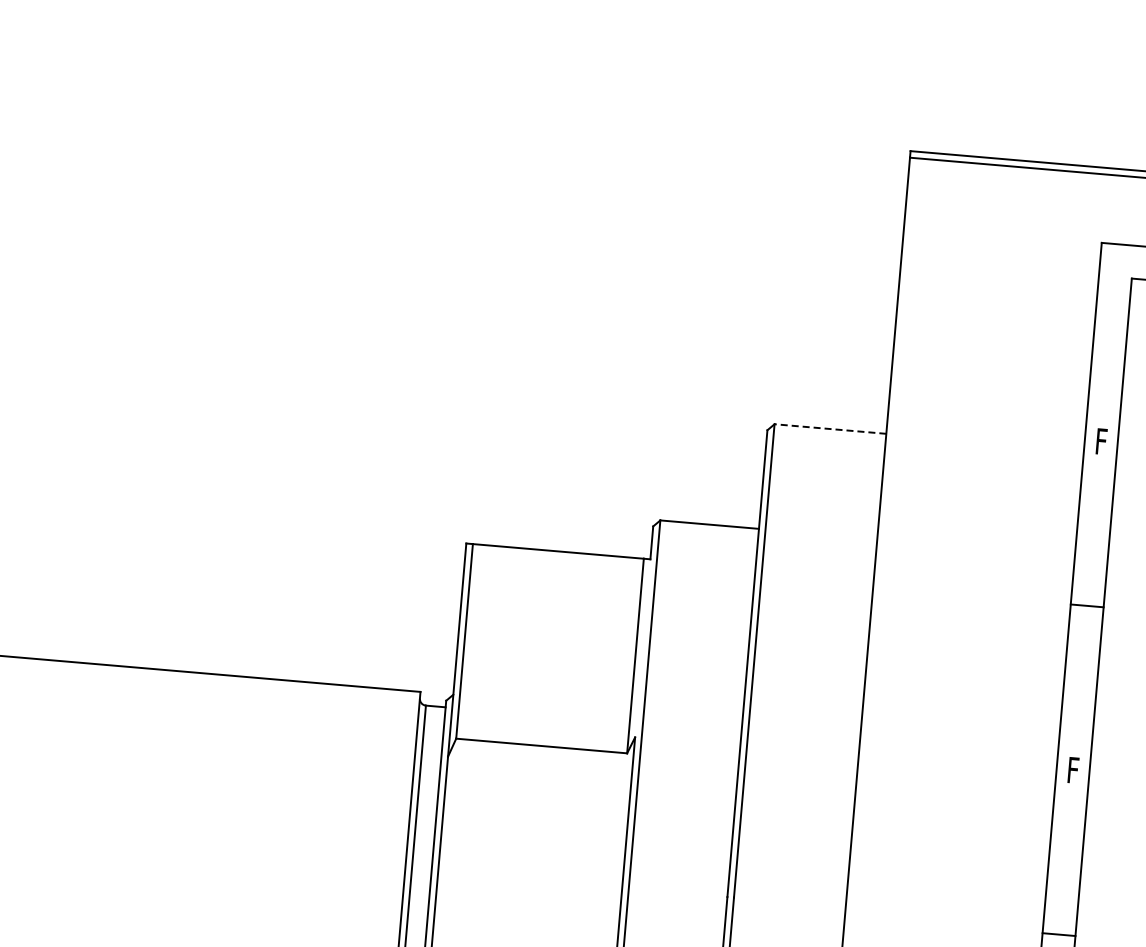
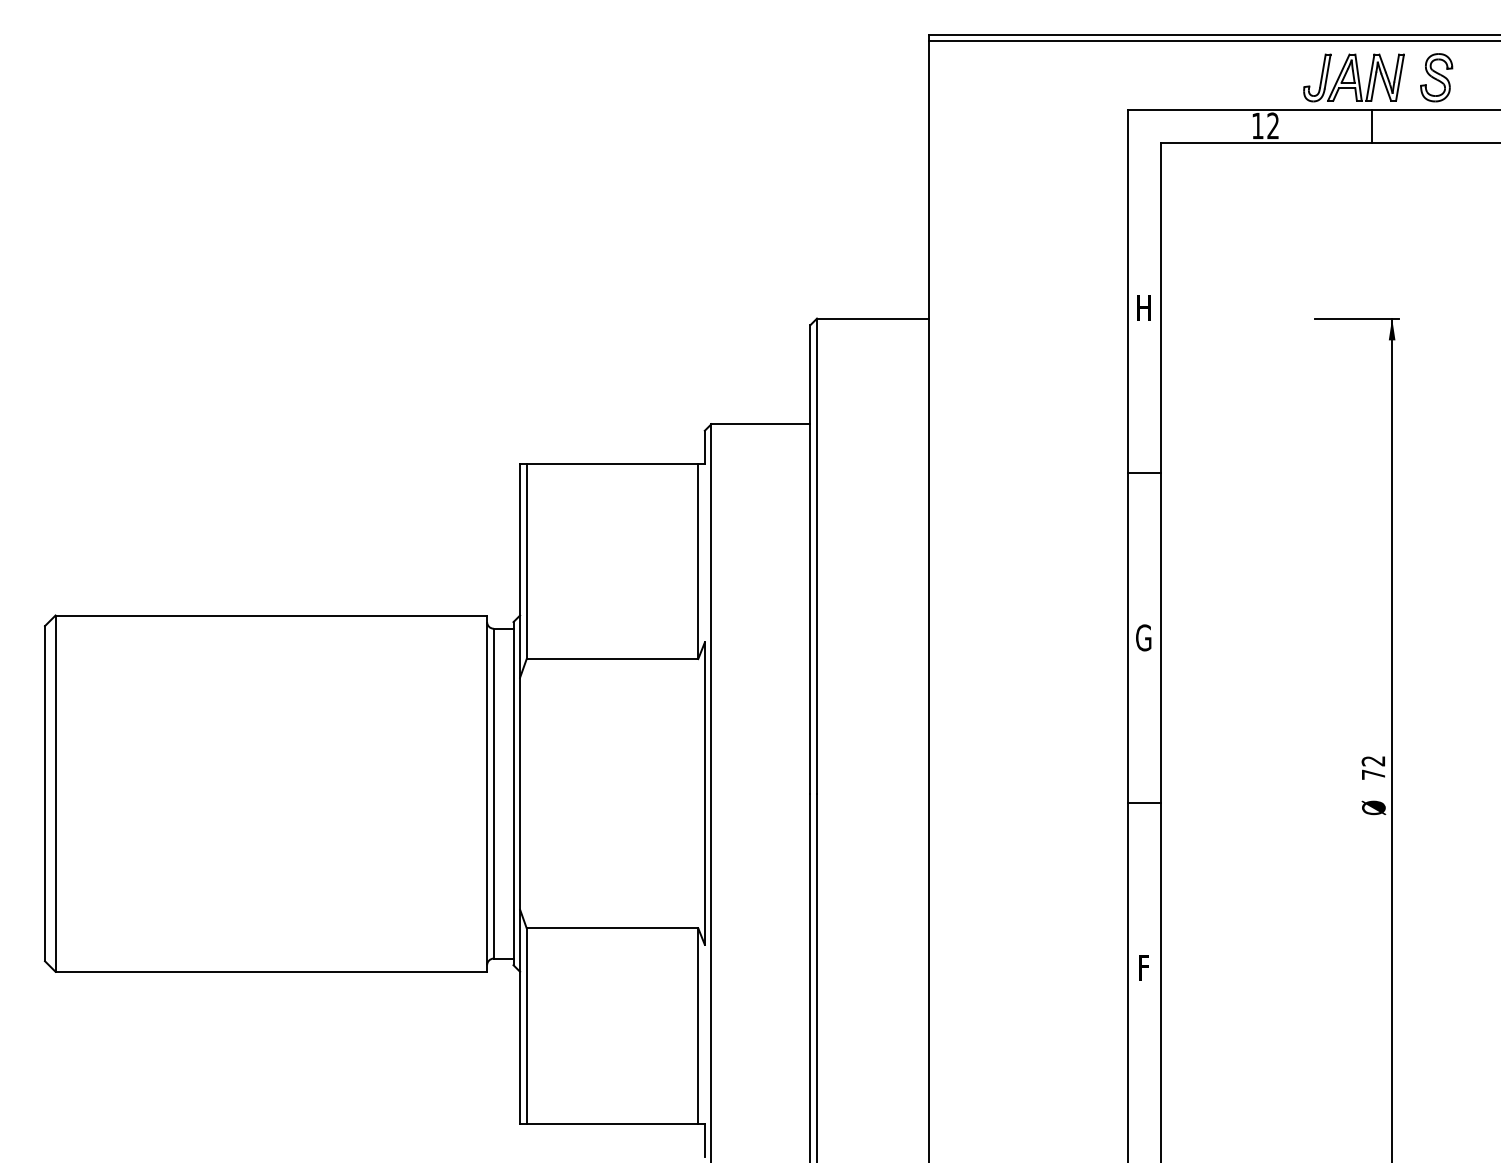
line: (829, 428) -> (872, 318), dashed -> solid
text: (1100, 441) -> (1143, 307), F -> H
text: (1072, 769) -> (1143, 637), F -> G

